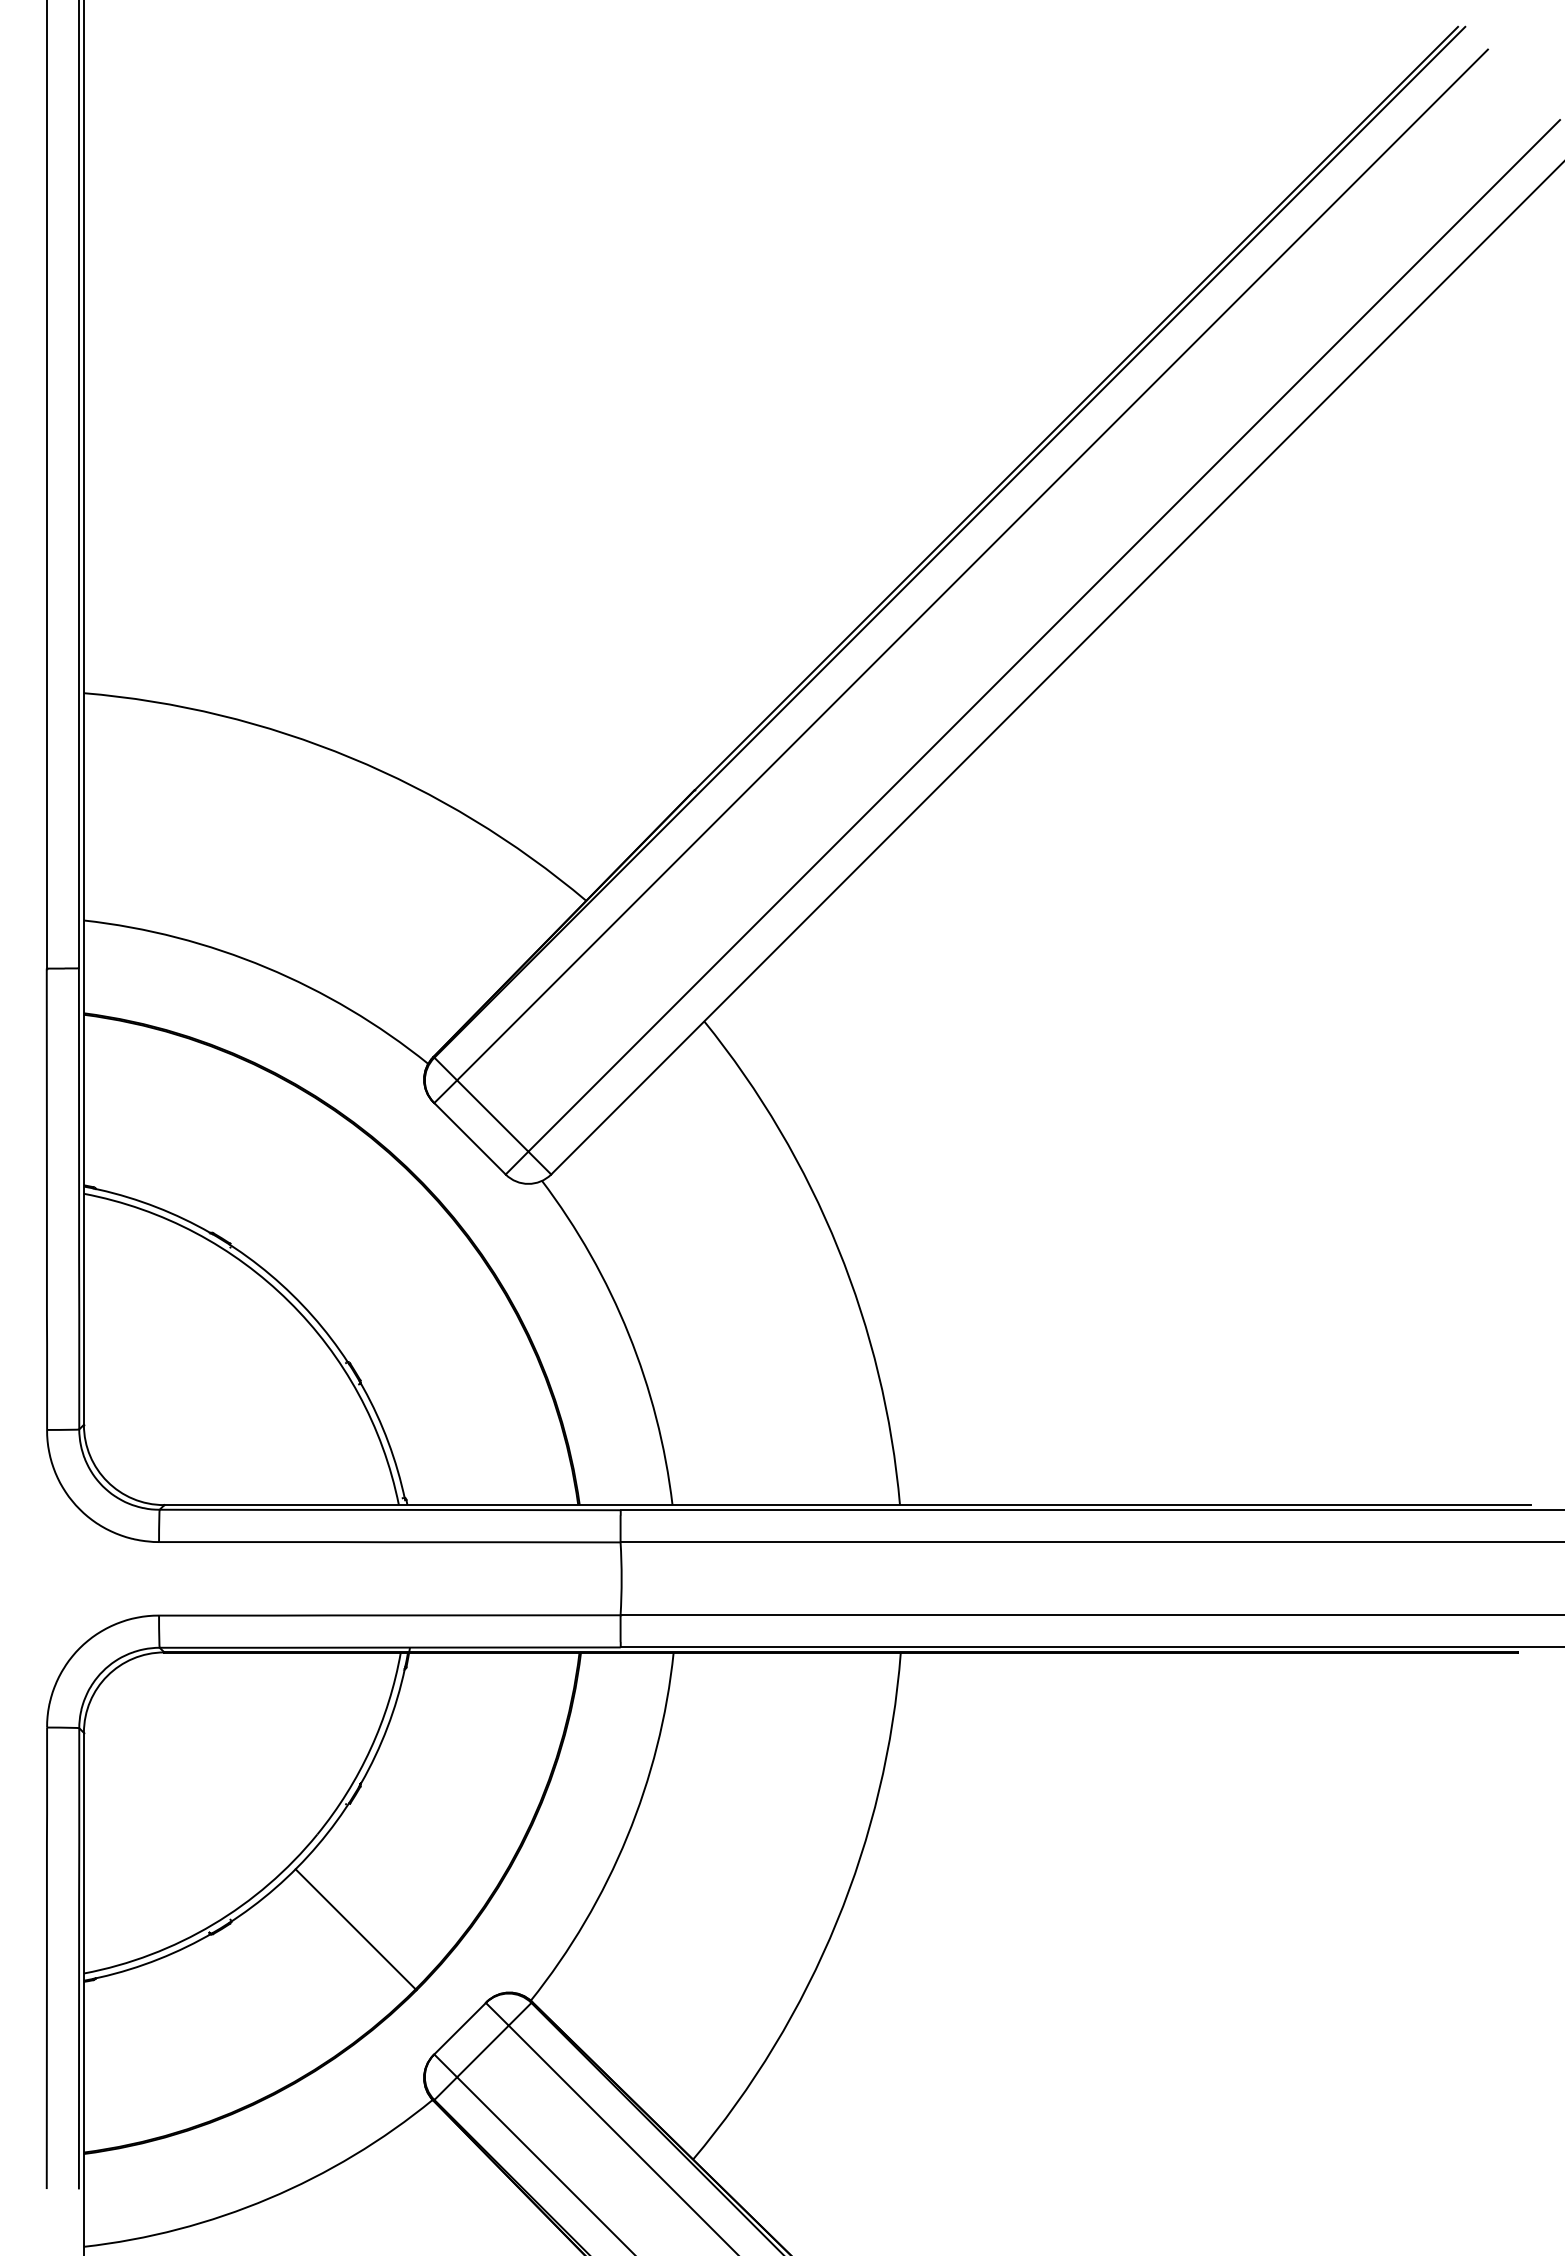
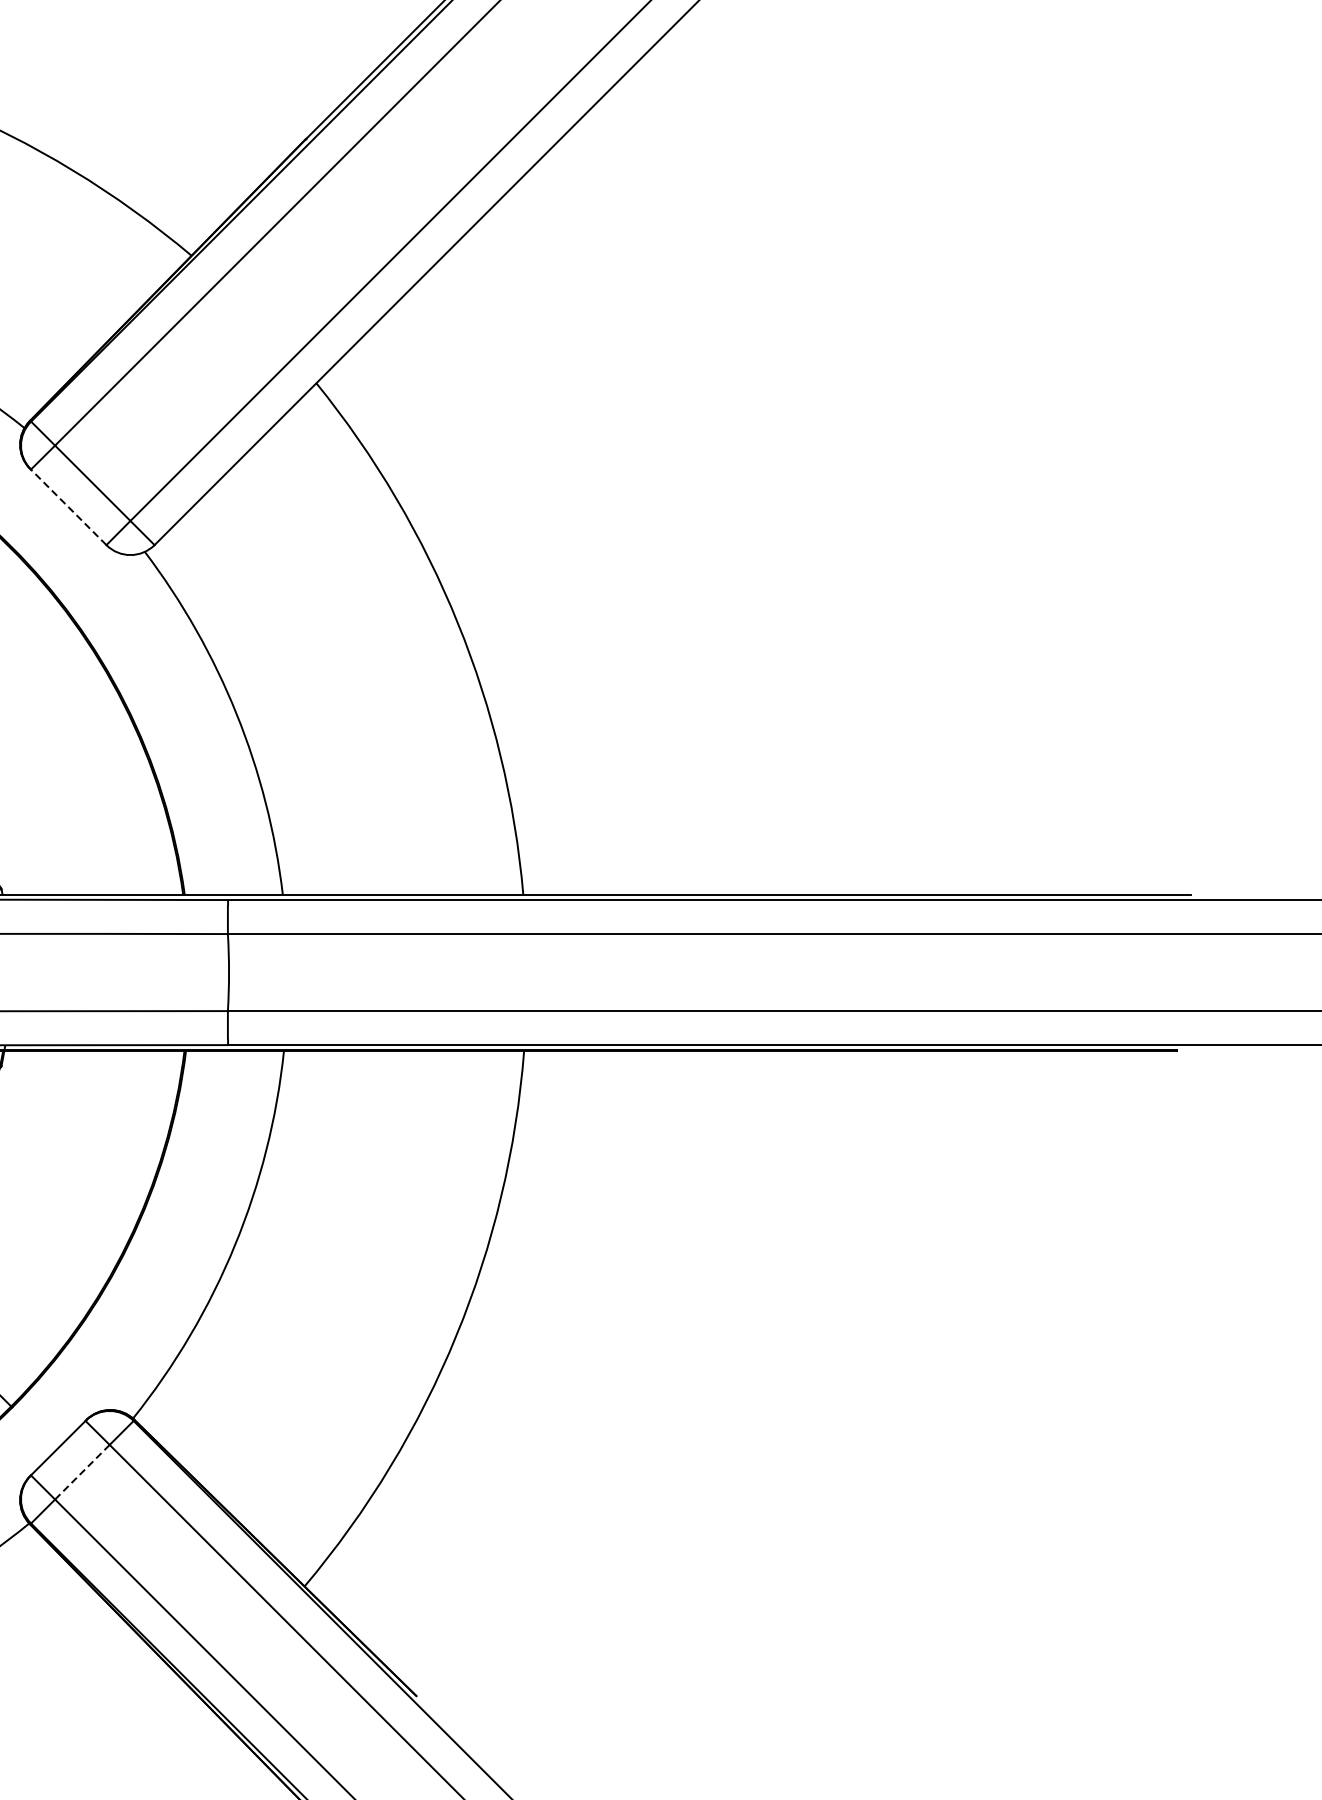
line: (470, 1138) -> (69, 507), solid -> dashed
line: (482, 2051) -> (81, 1472), solid -> dashed

